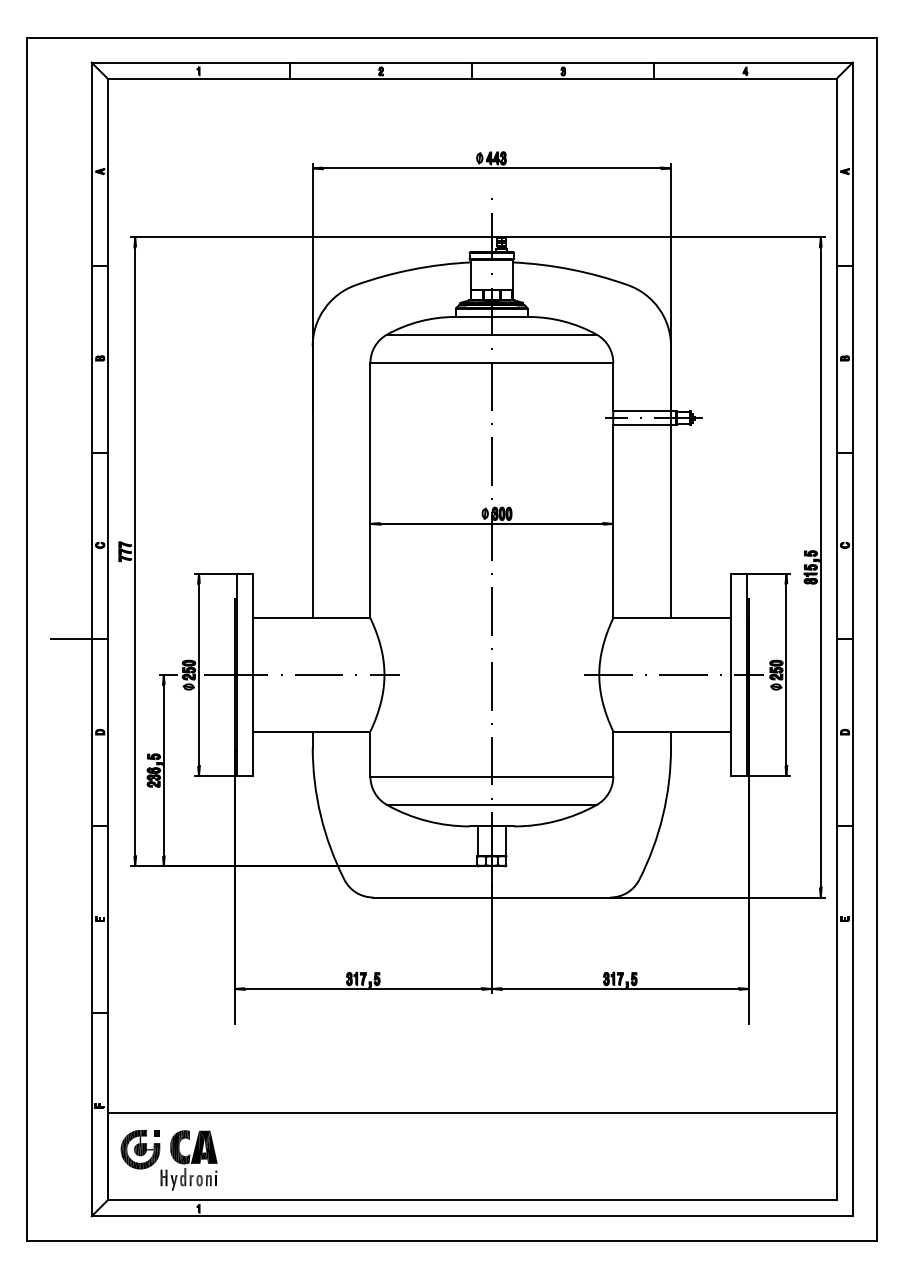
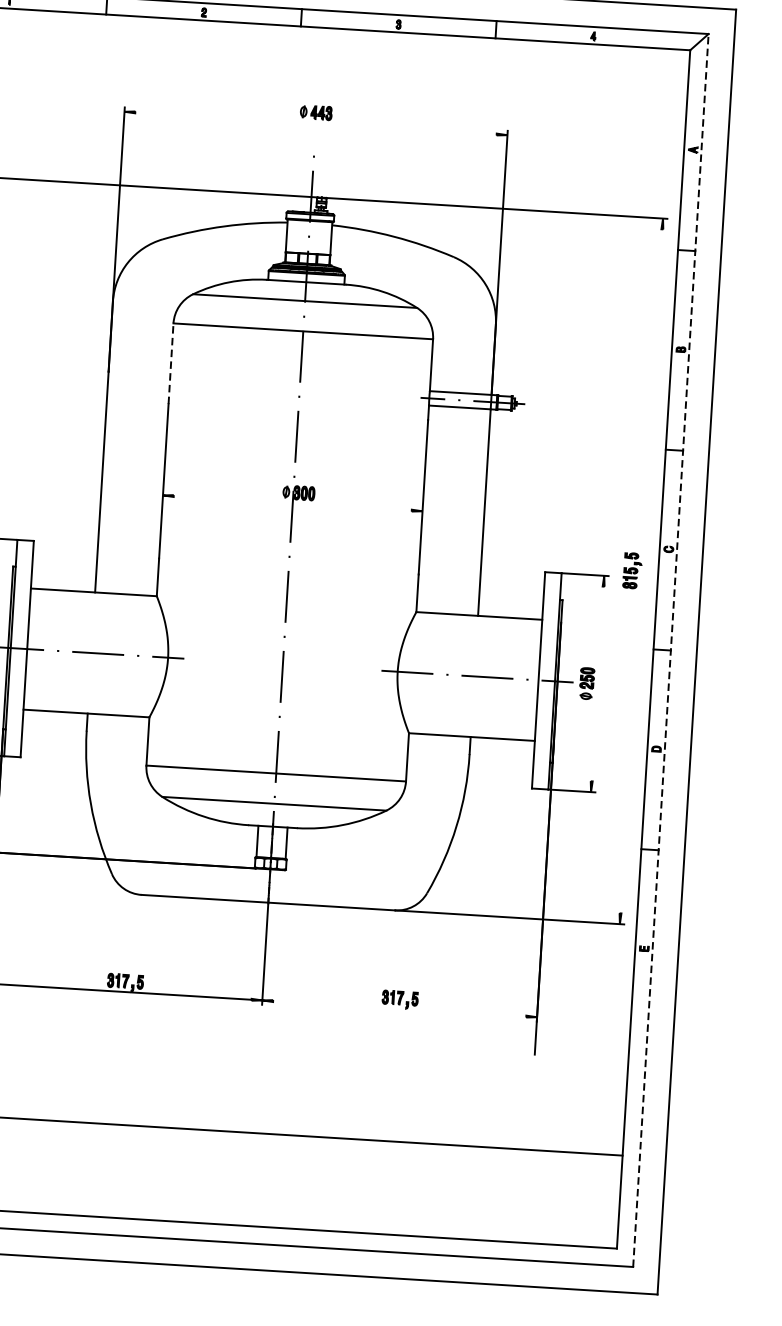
line: (491, 168) -> (315, 123), removed
line: (370, 400) -> (171, 363), solid -> dashed
line: (491, 523) -> (292, 502), removed
line: (820, 567) -> (641, 571), removed
line: (852, 639) -> (670, 650), solid -> dashed
line: (786, 674) -> (597, 683), removed
line: (619, 989) -> (398, 1009), removed

